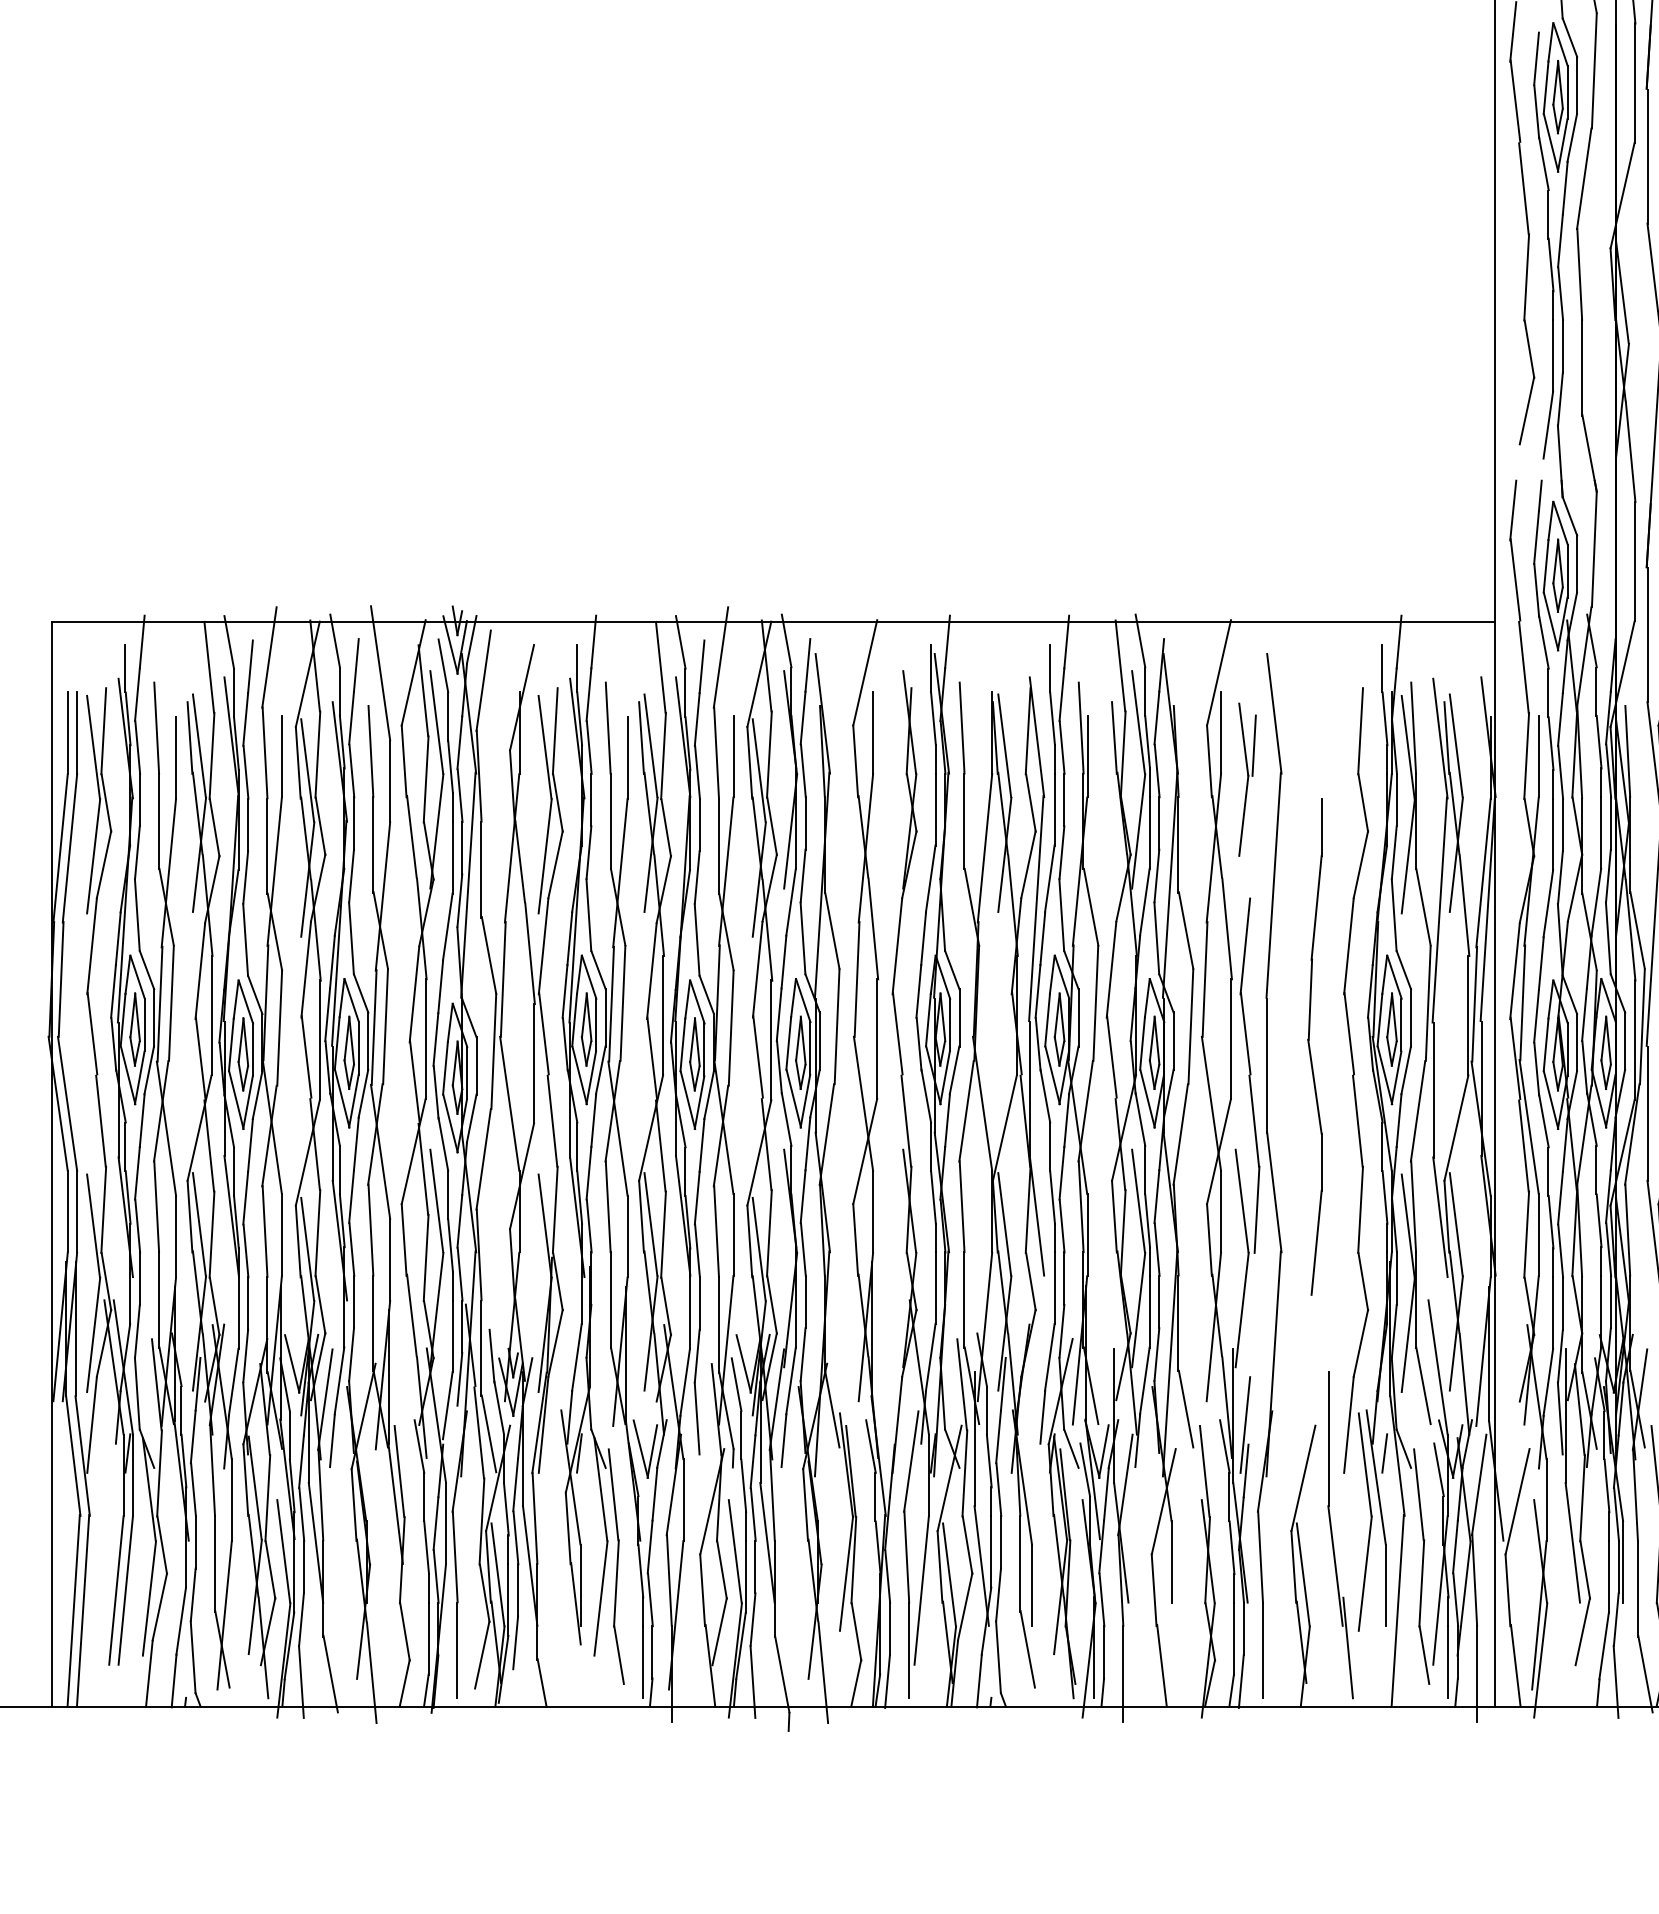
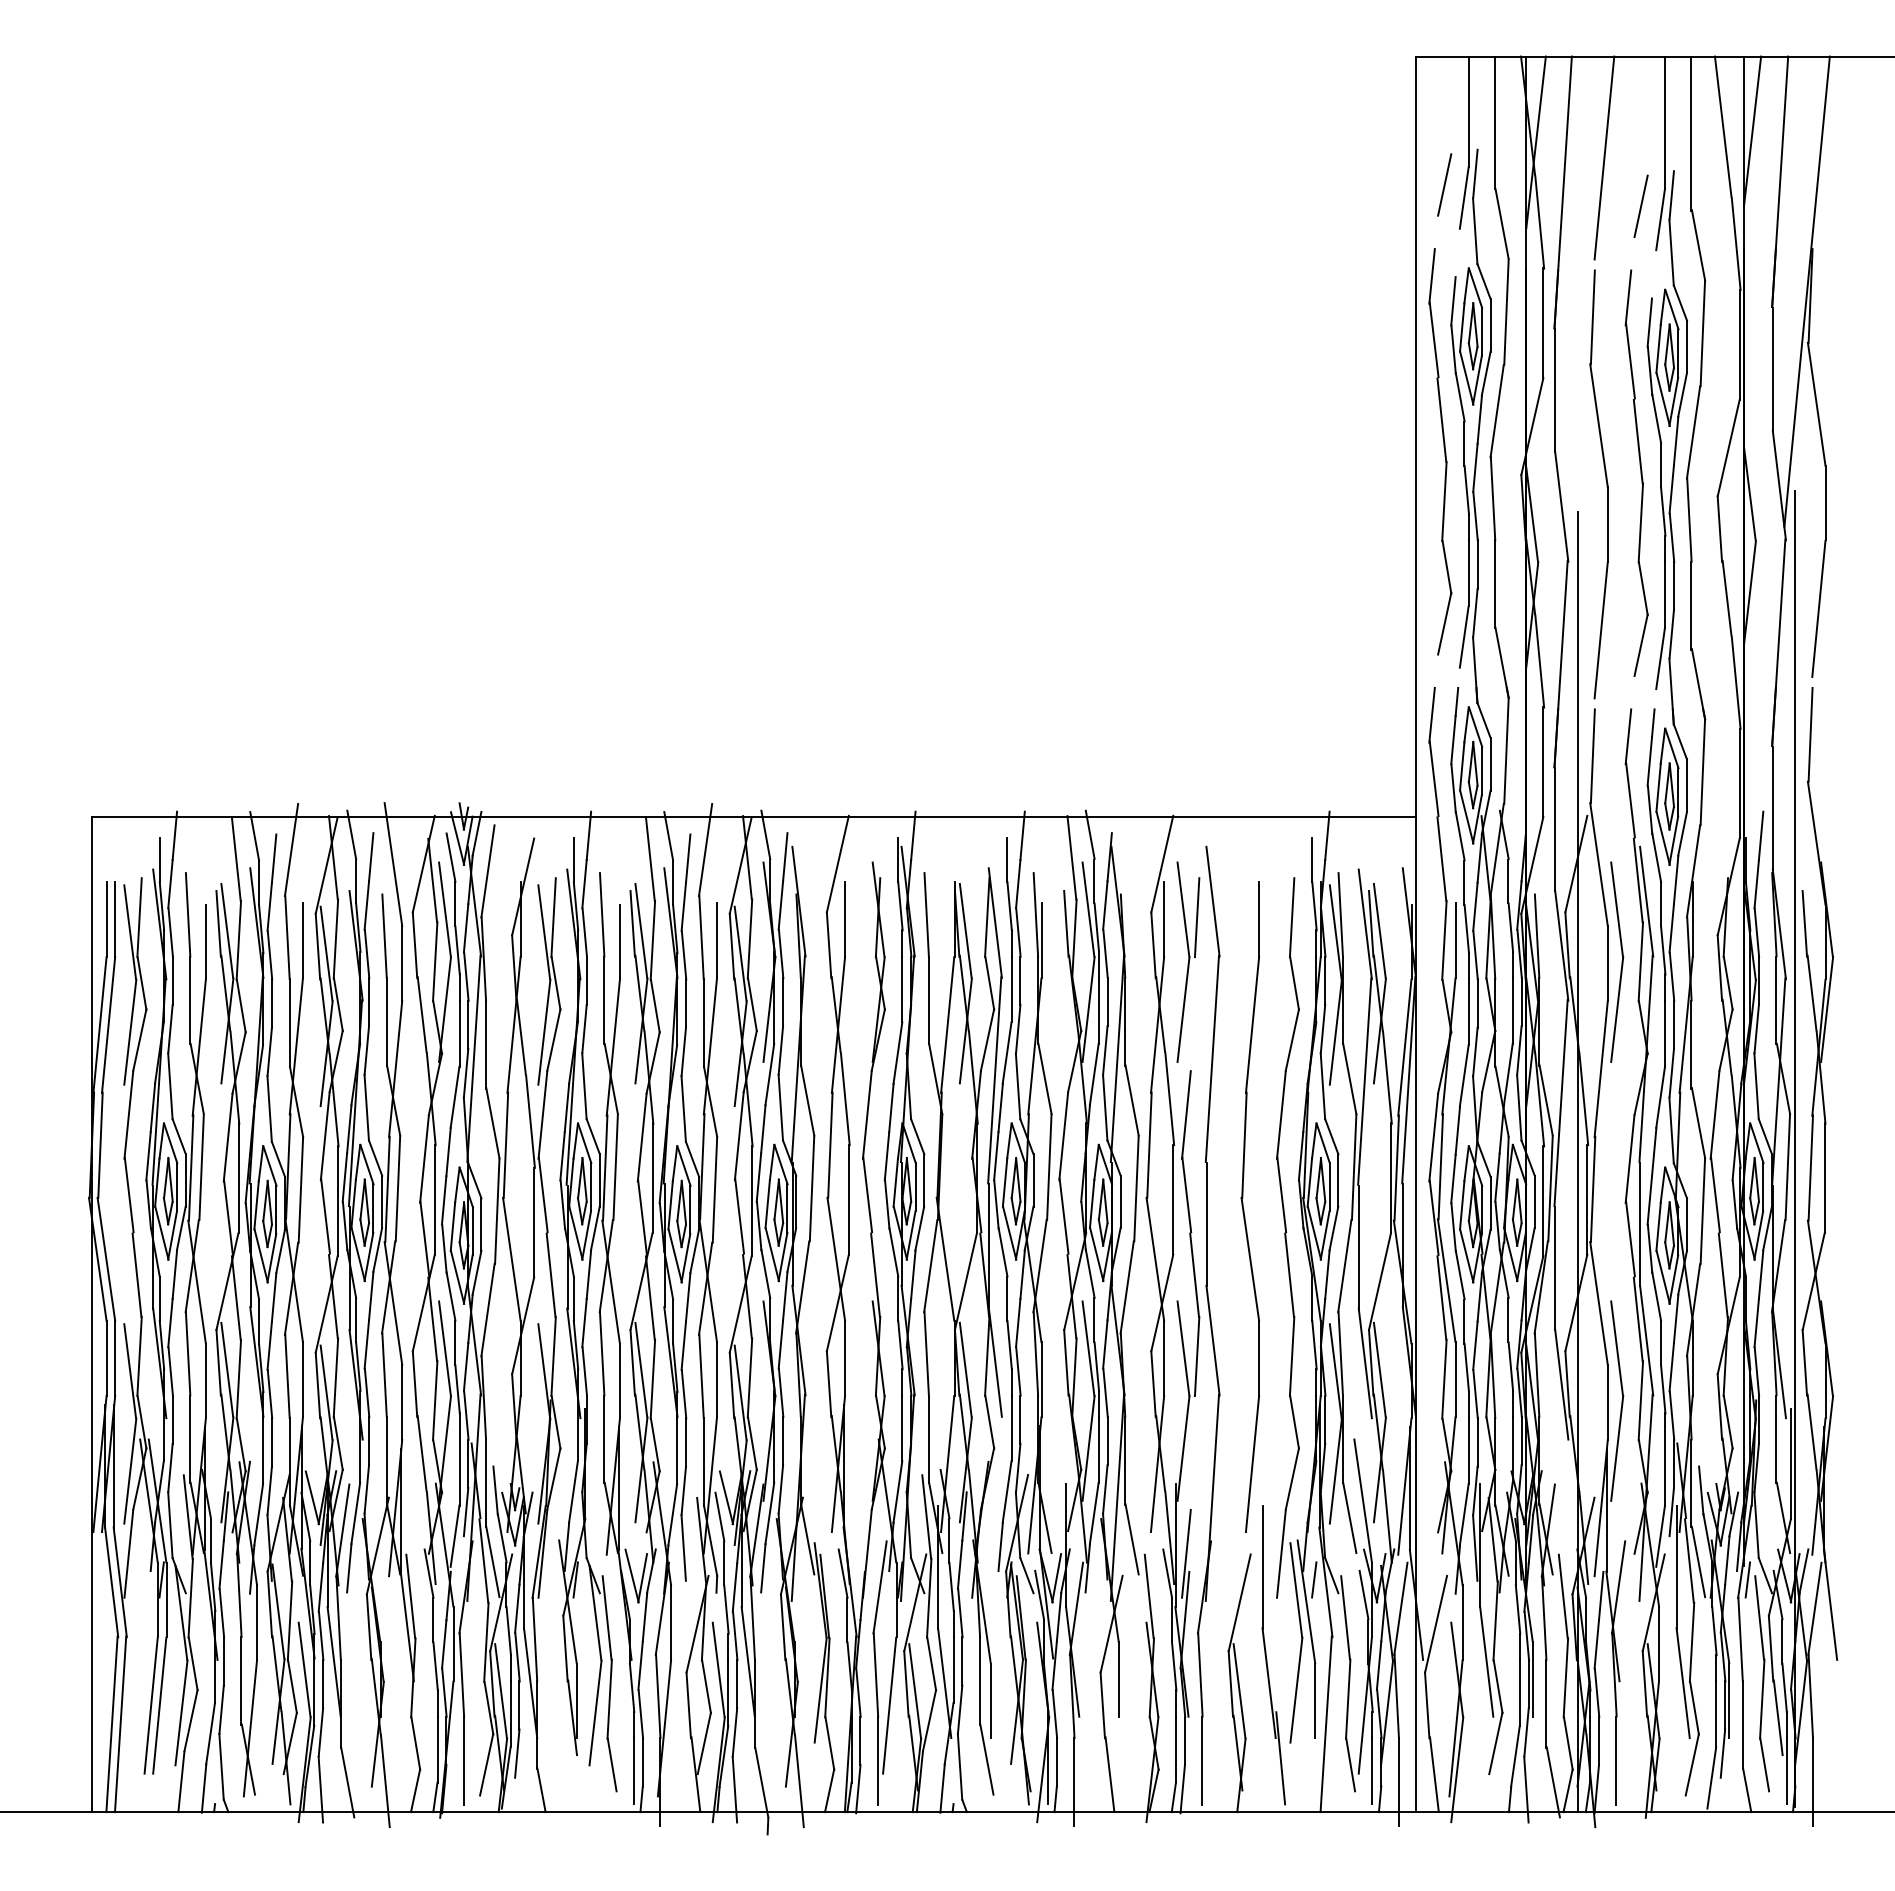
part: (1247, 779) -> (1188, 961), size x1.43
part: (1314, 1046) -> (1249, 1206), size x1.43

